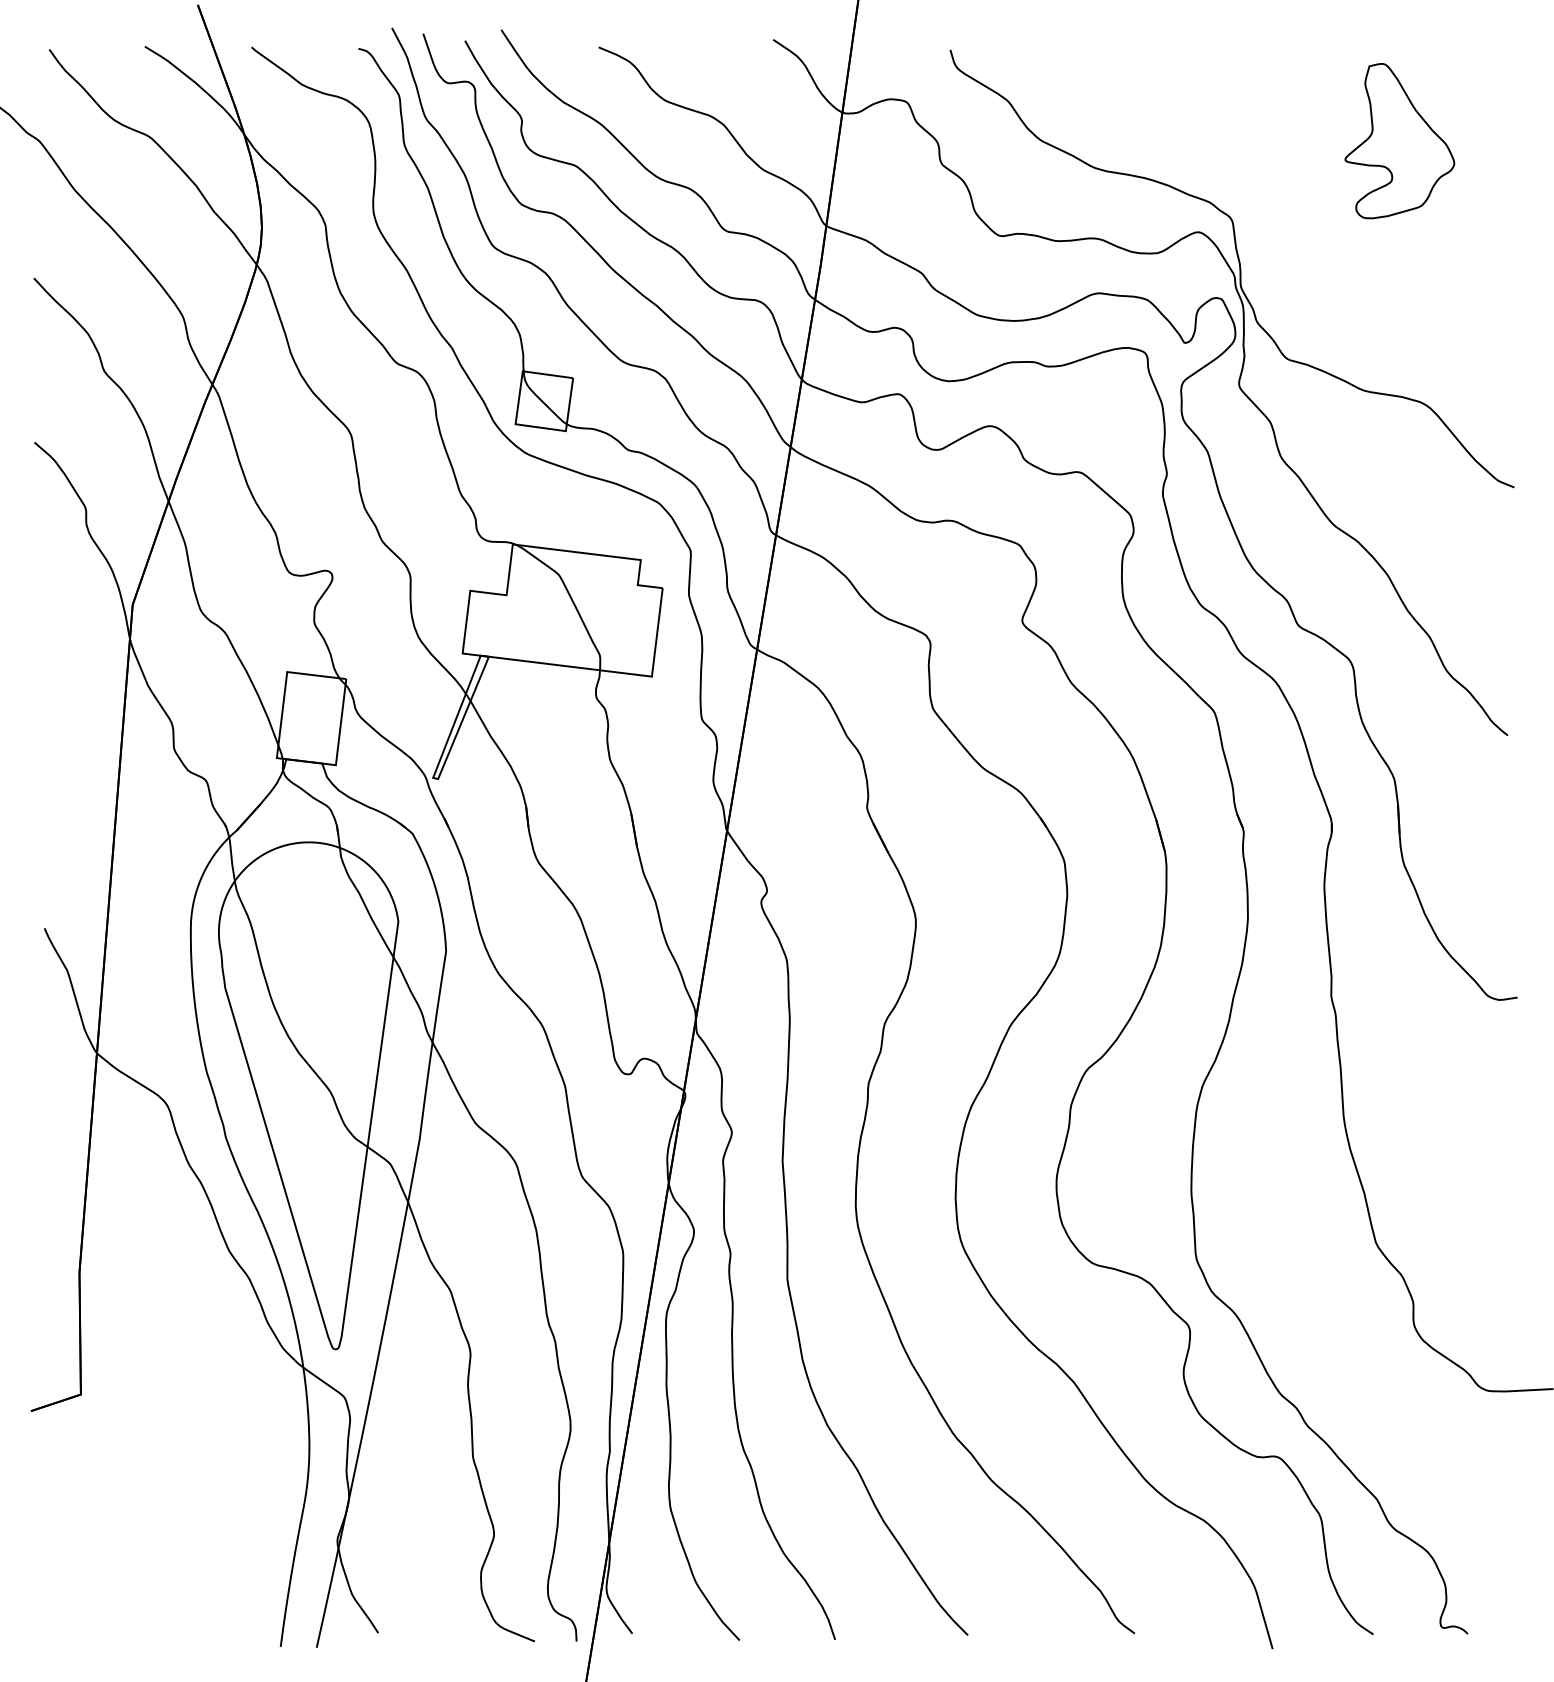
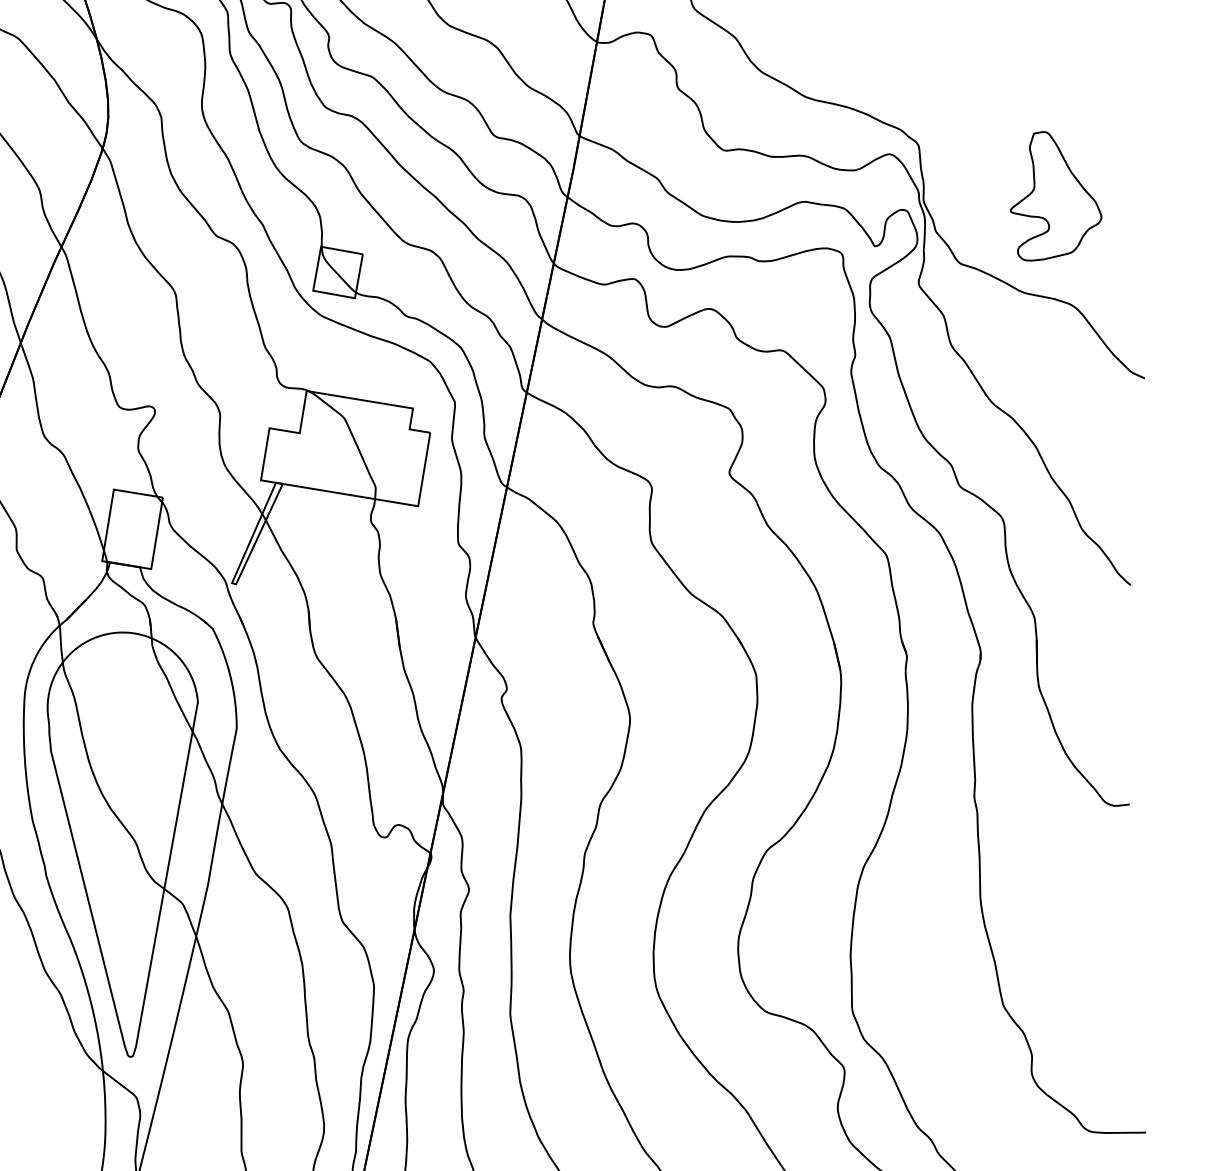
part: (1399, 141) -> (1056, 197), moved

